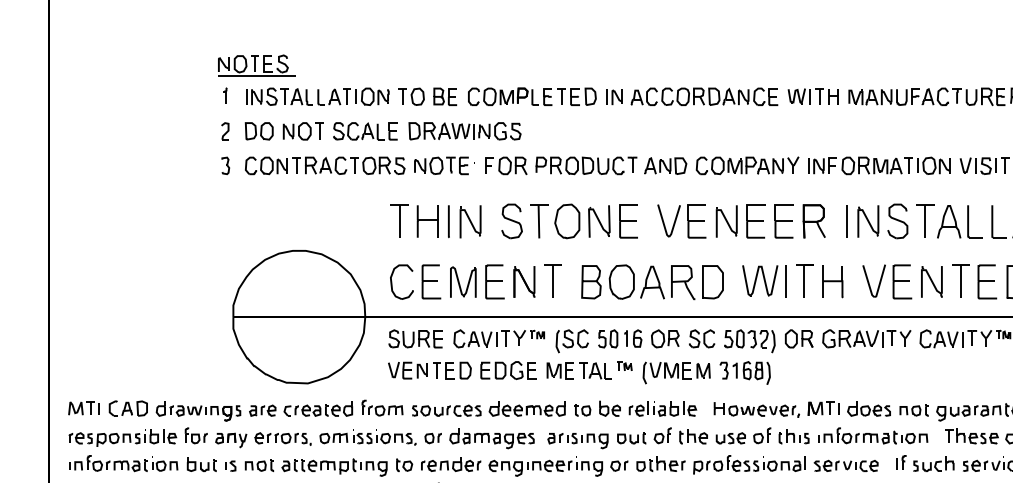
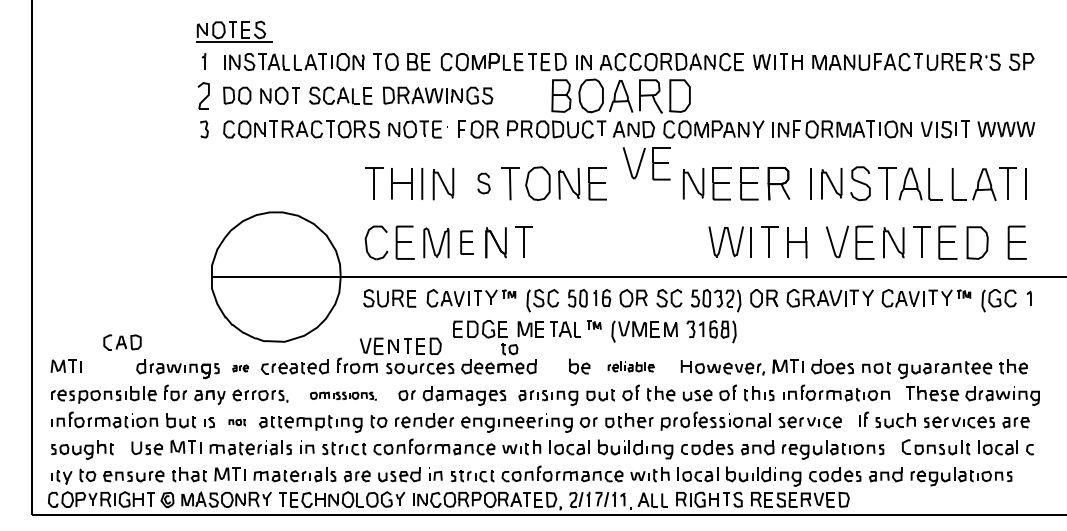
part: (225, 131) -> (204, 95), size x1.6
part: (511, 221) -> (483, 183), size x0.6
part: (681, 221) -> (646, 163), moved
part: (494, 281) -> (466, 242), size x0.7
part: (651, 281) -> (620, 95), moved
part: (429, 369) -> (400, 345), moved
part: (128, 408) -> (122, 342), moved
part: (663, 408) -> (631, 366), size x0.7
part: (262, 410) -> (240, 368), size x0.6
part: (582, 410) -> (509, 349), moved
part: (368, 439) -> (343, 396), size x0.7
part: (259, 466) -> (237, 422), size x0.6

